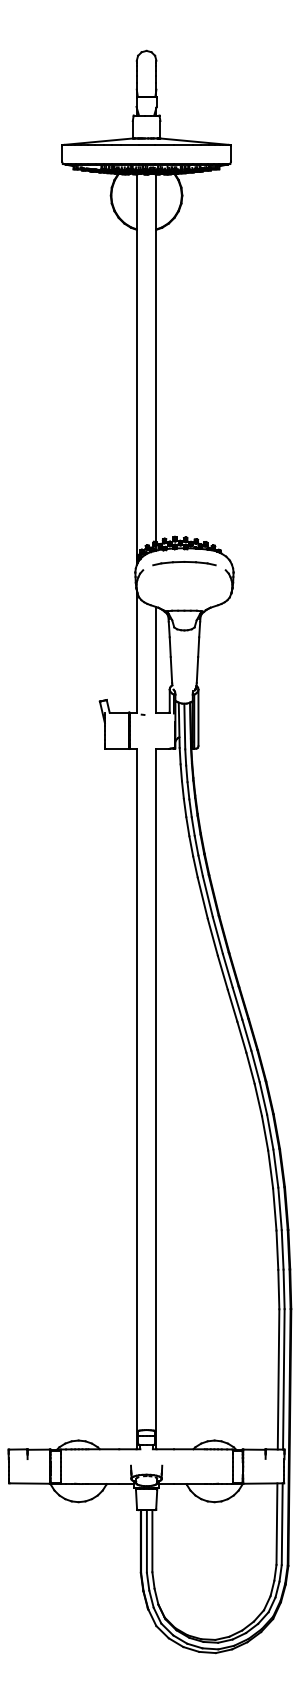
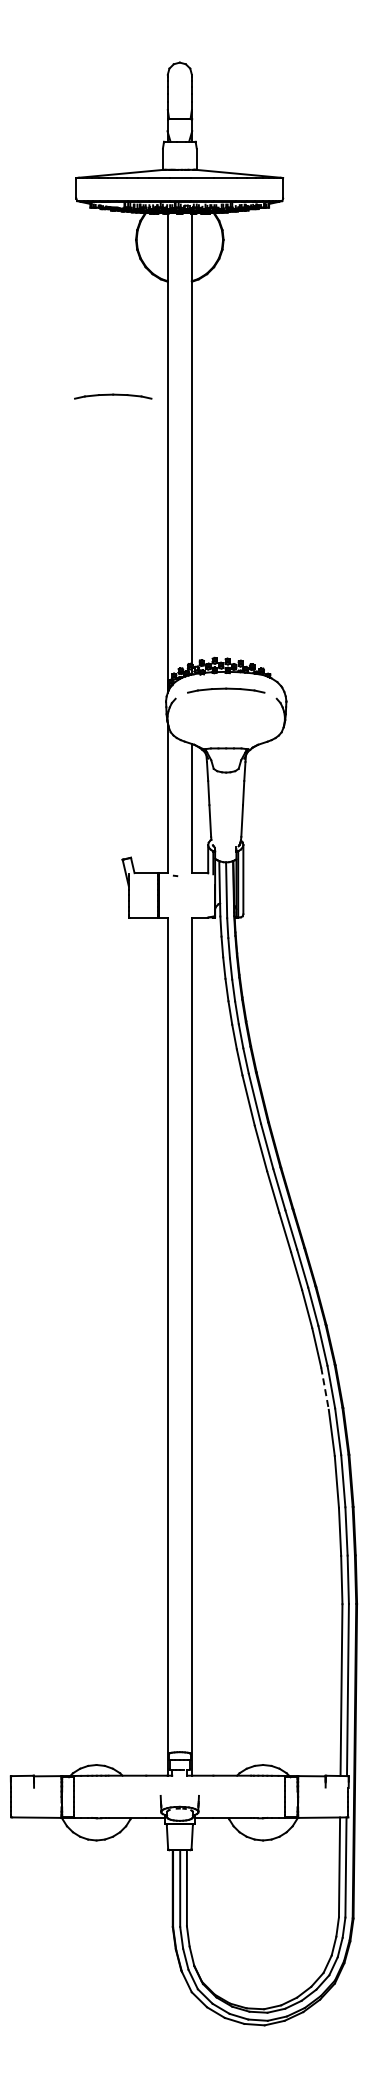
part: (92, 323) -> (113, 396), added
line: (265, 1134) -> (325, 1389), solid -> dashed

